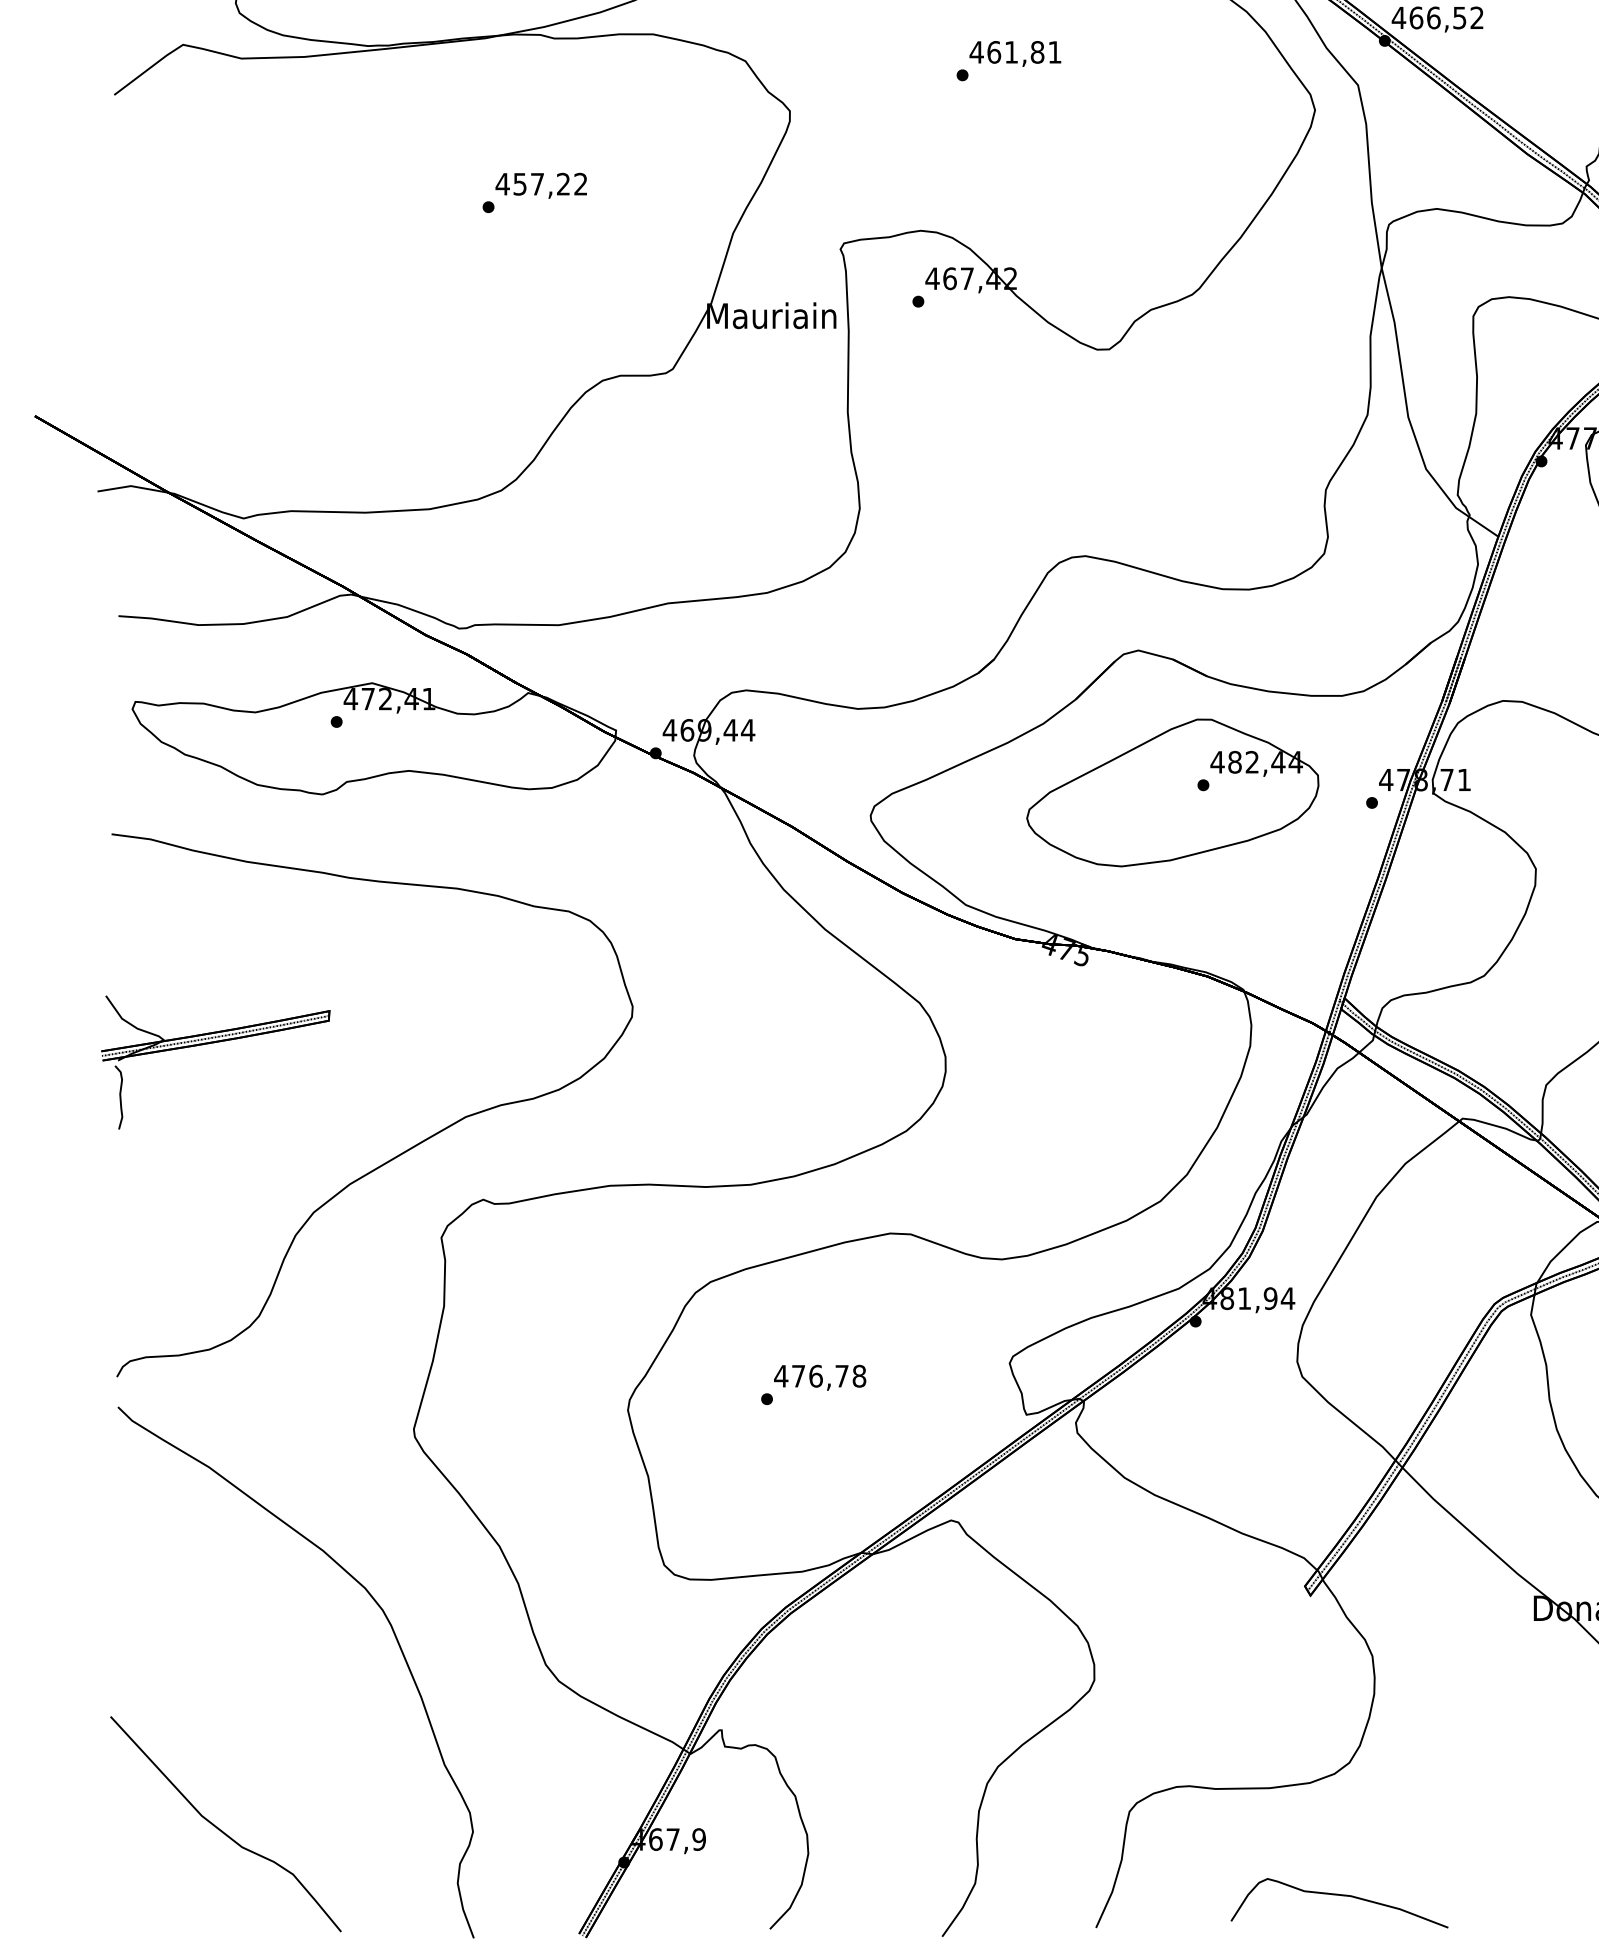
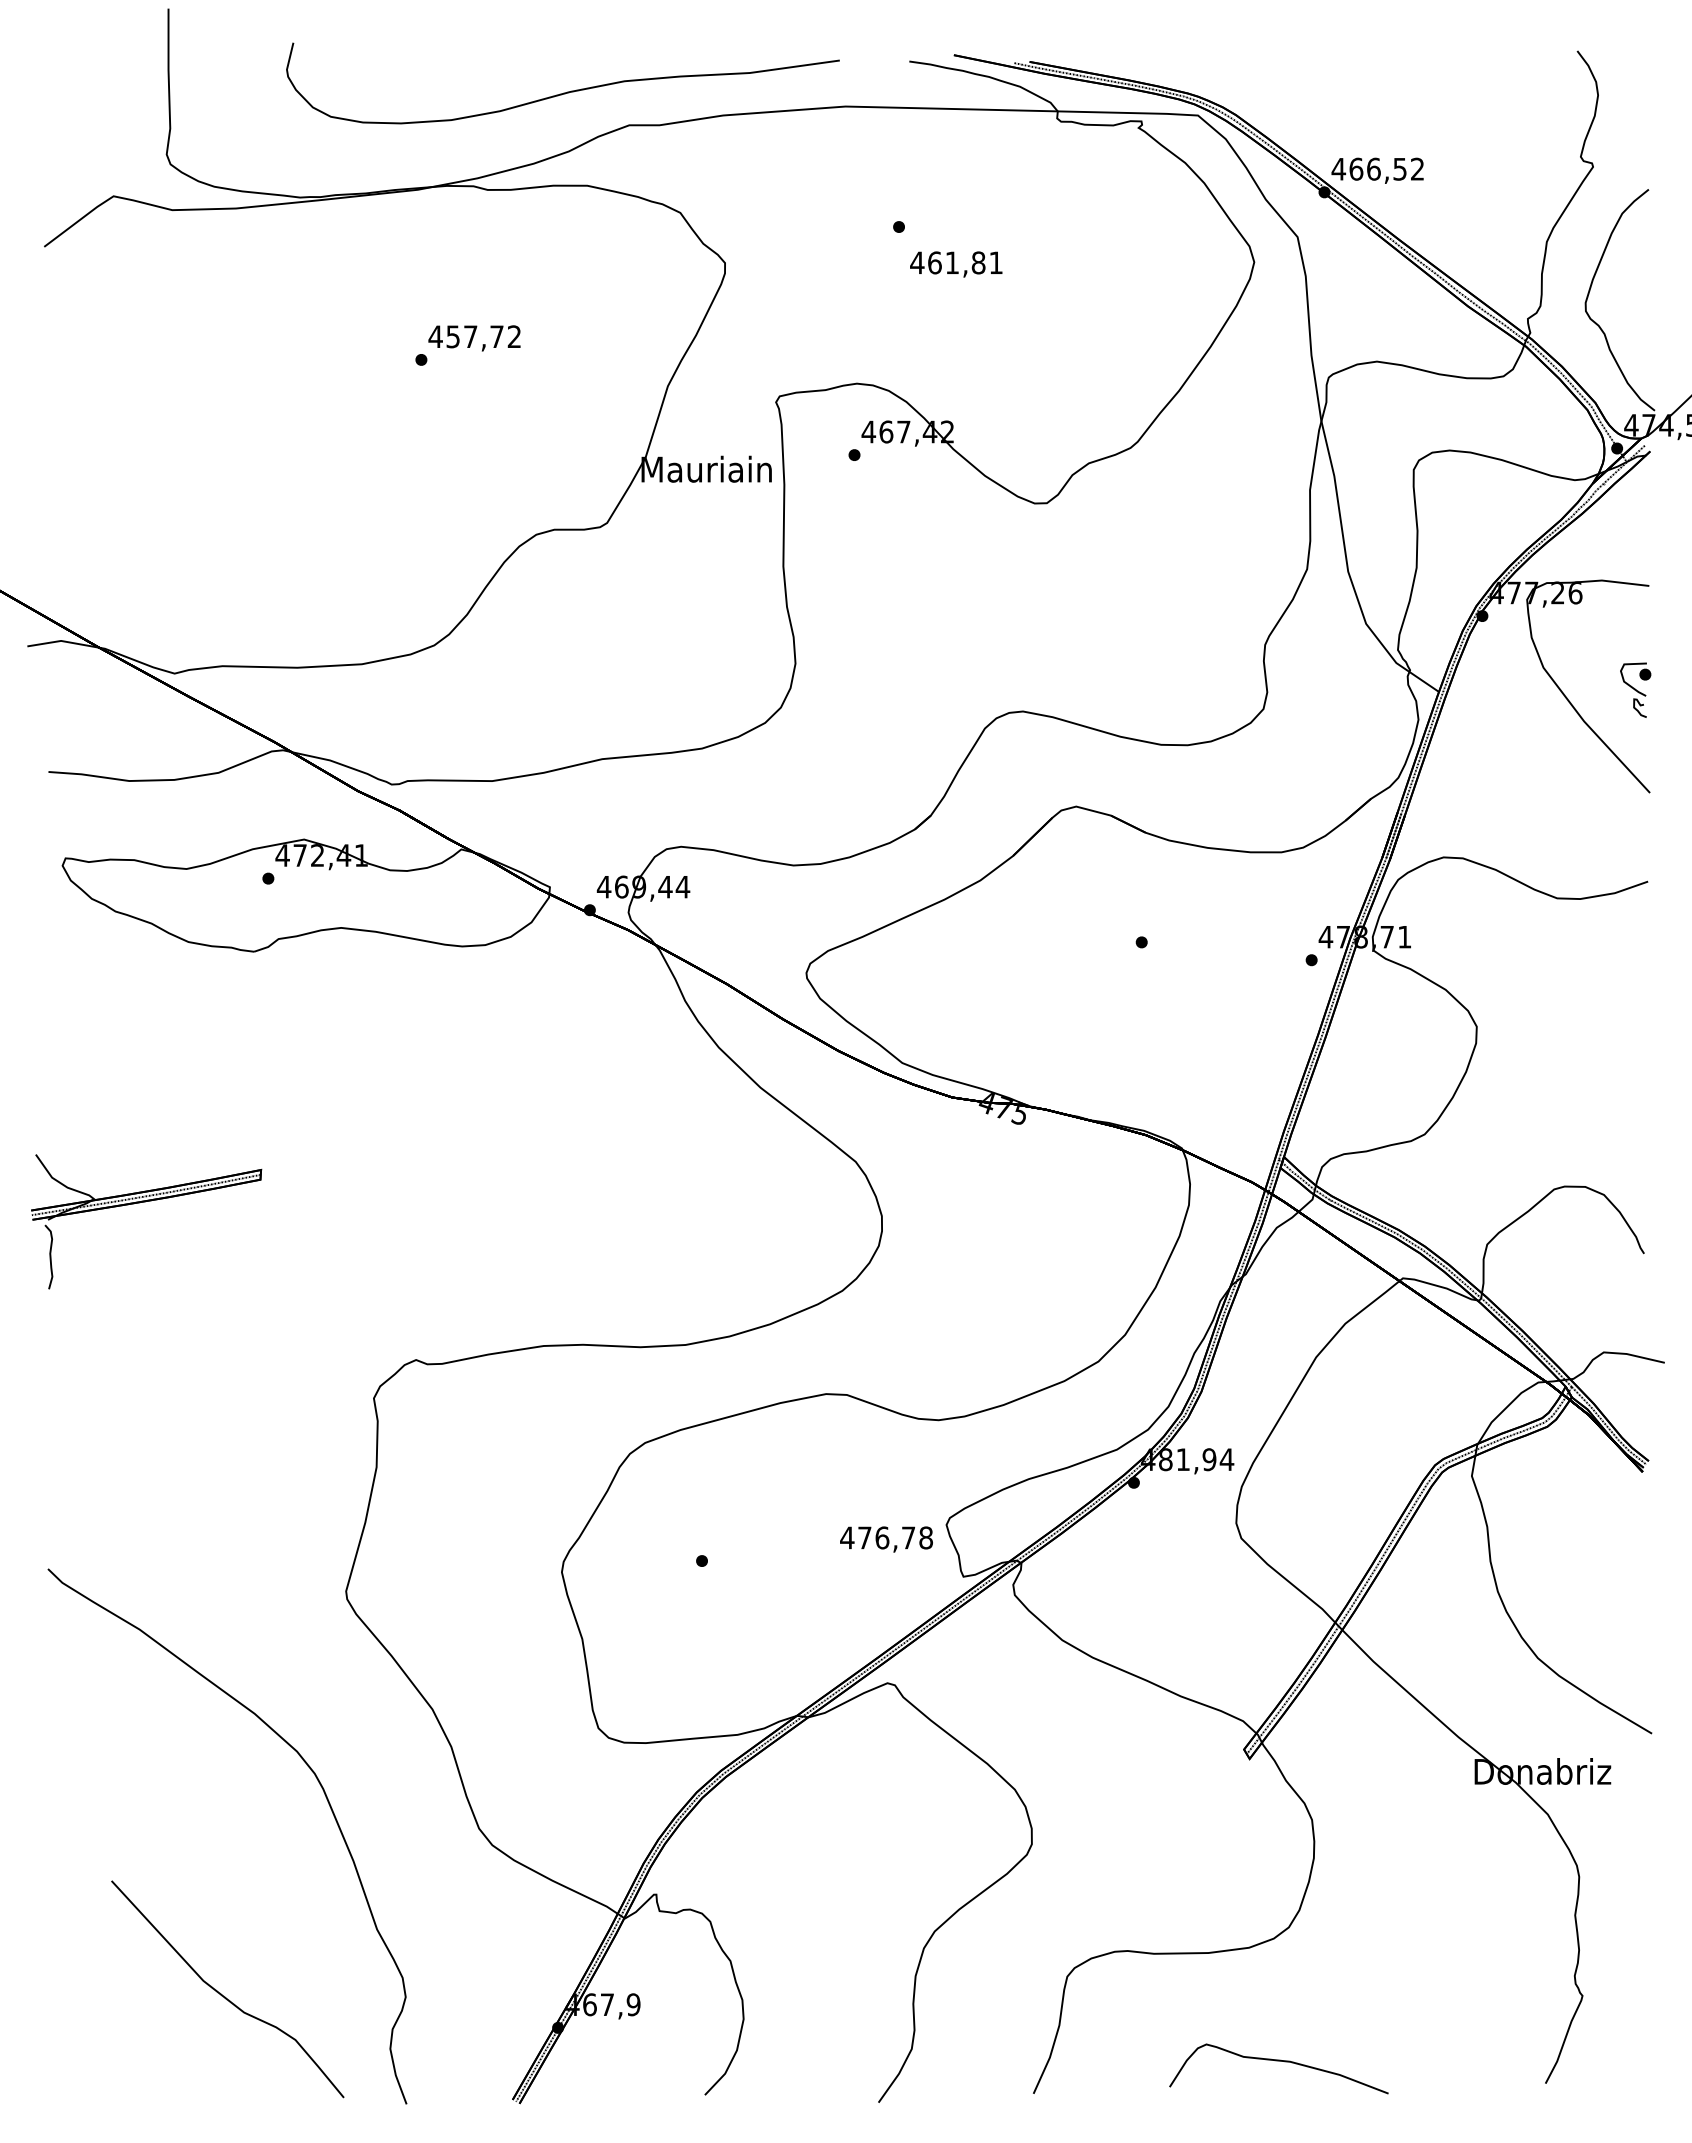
text: (1015, 53) -> (956, 264), moved
text: (563, 183) -> (496, 336), 457,22 -> 457,72
part: (1172, 793) -> (1110, 950), removed
curve: (403, 1151) -> (335, 1311), removed
text: (820, 1377) -> (886, 1539), moved
curve: (220, 1829) -> (222, 1994), moved

